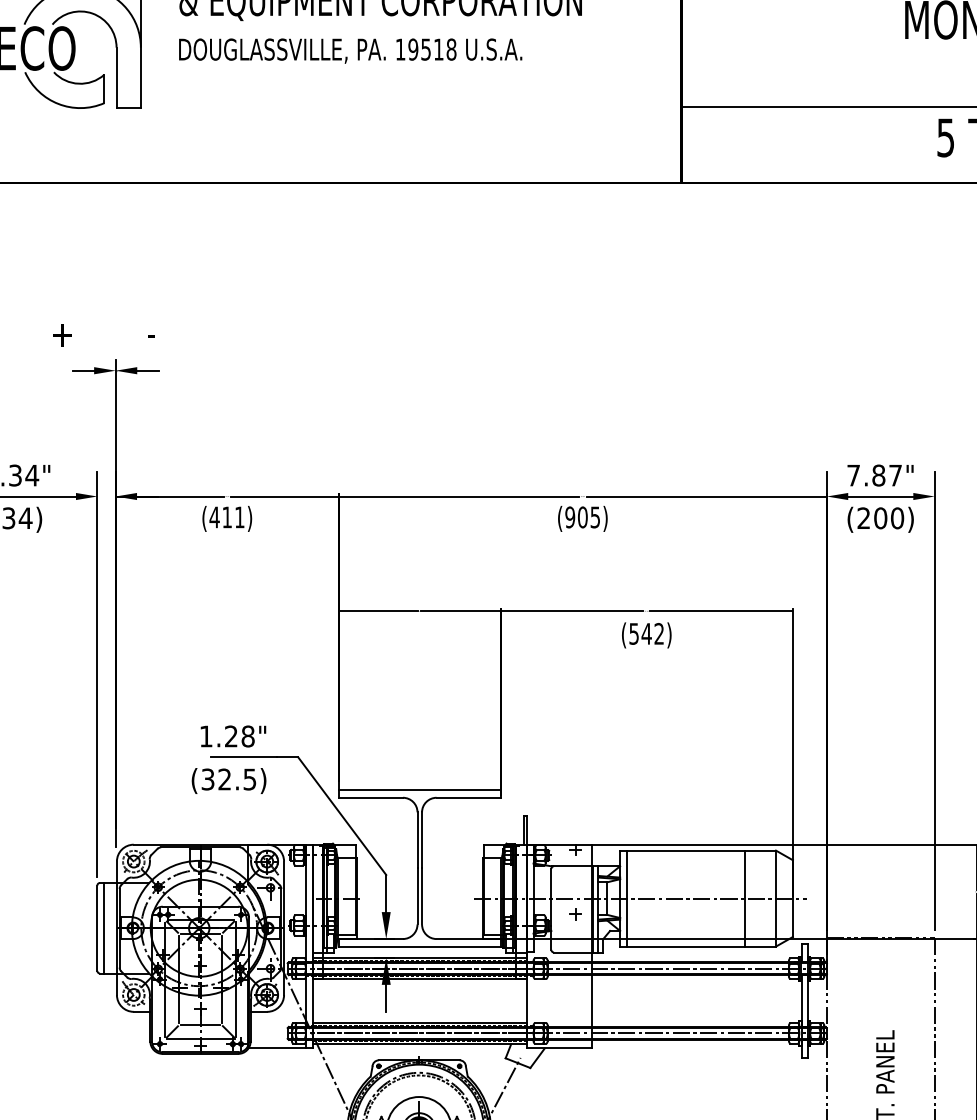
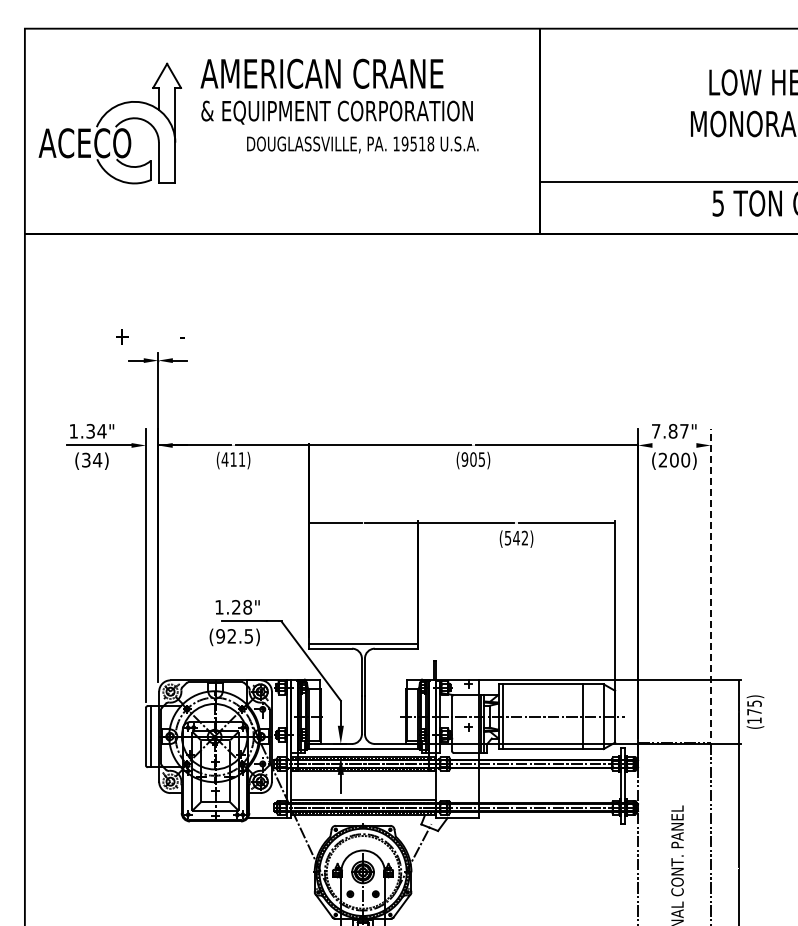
text: (350, 50) -> (362, 144), moved
line: (880, 496) -> (674, 445), removed
line: (934, 701) -> (710, 583), solid -> dashed
text: (207, 779) -> (220, 636), (32.5) -> (92.5)

